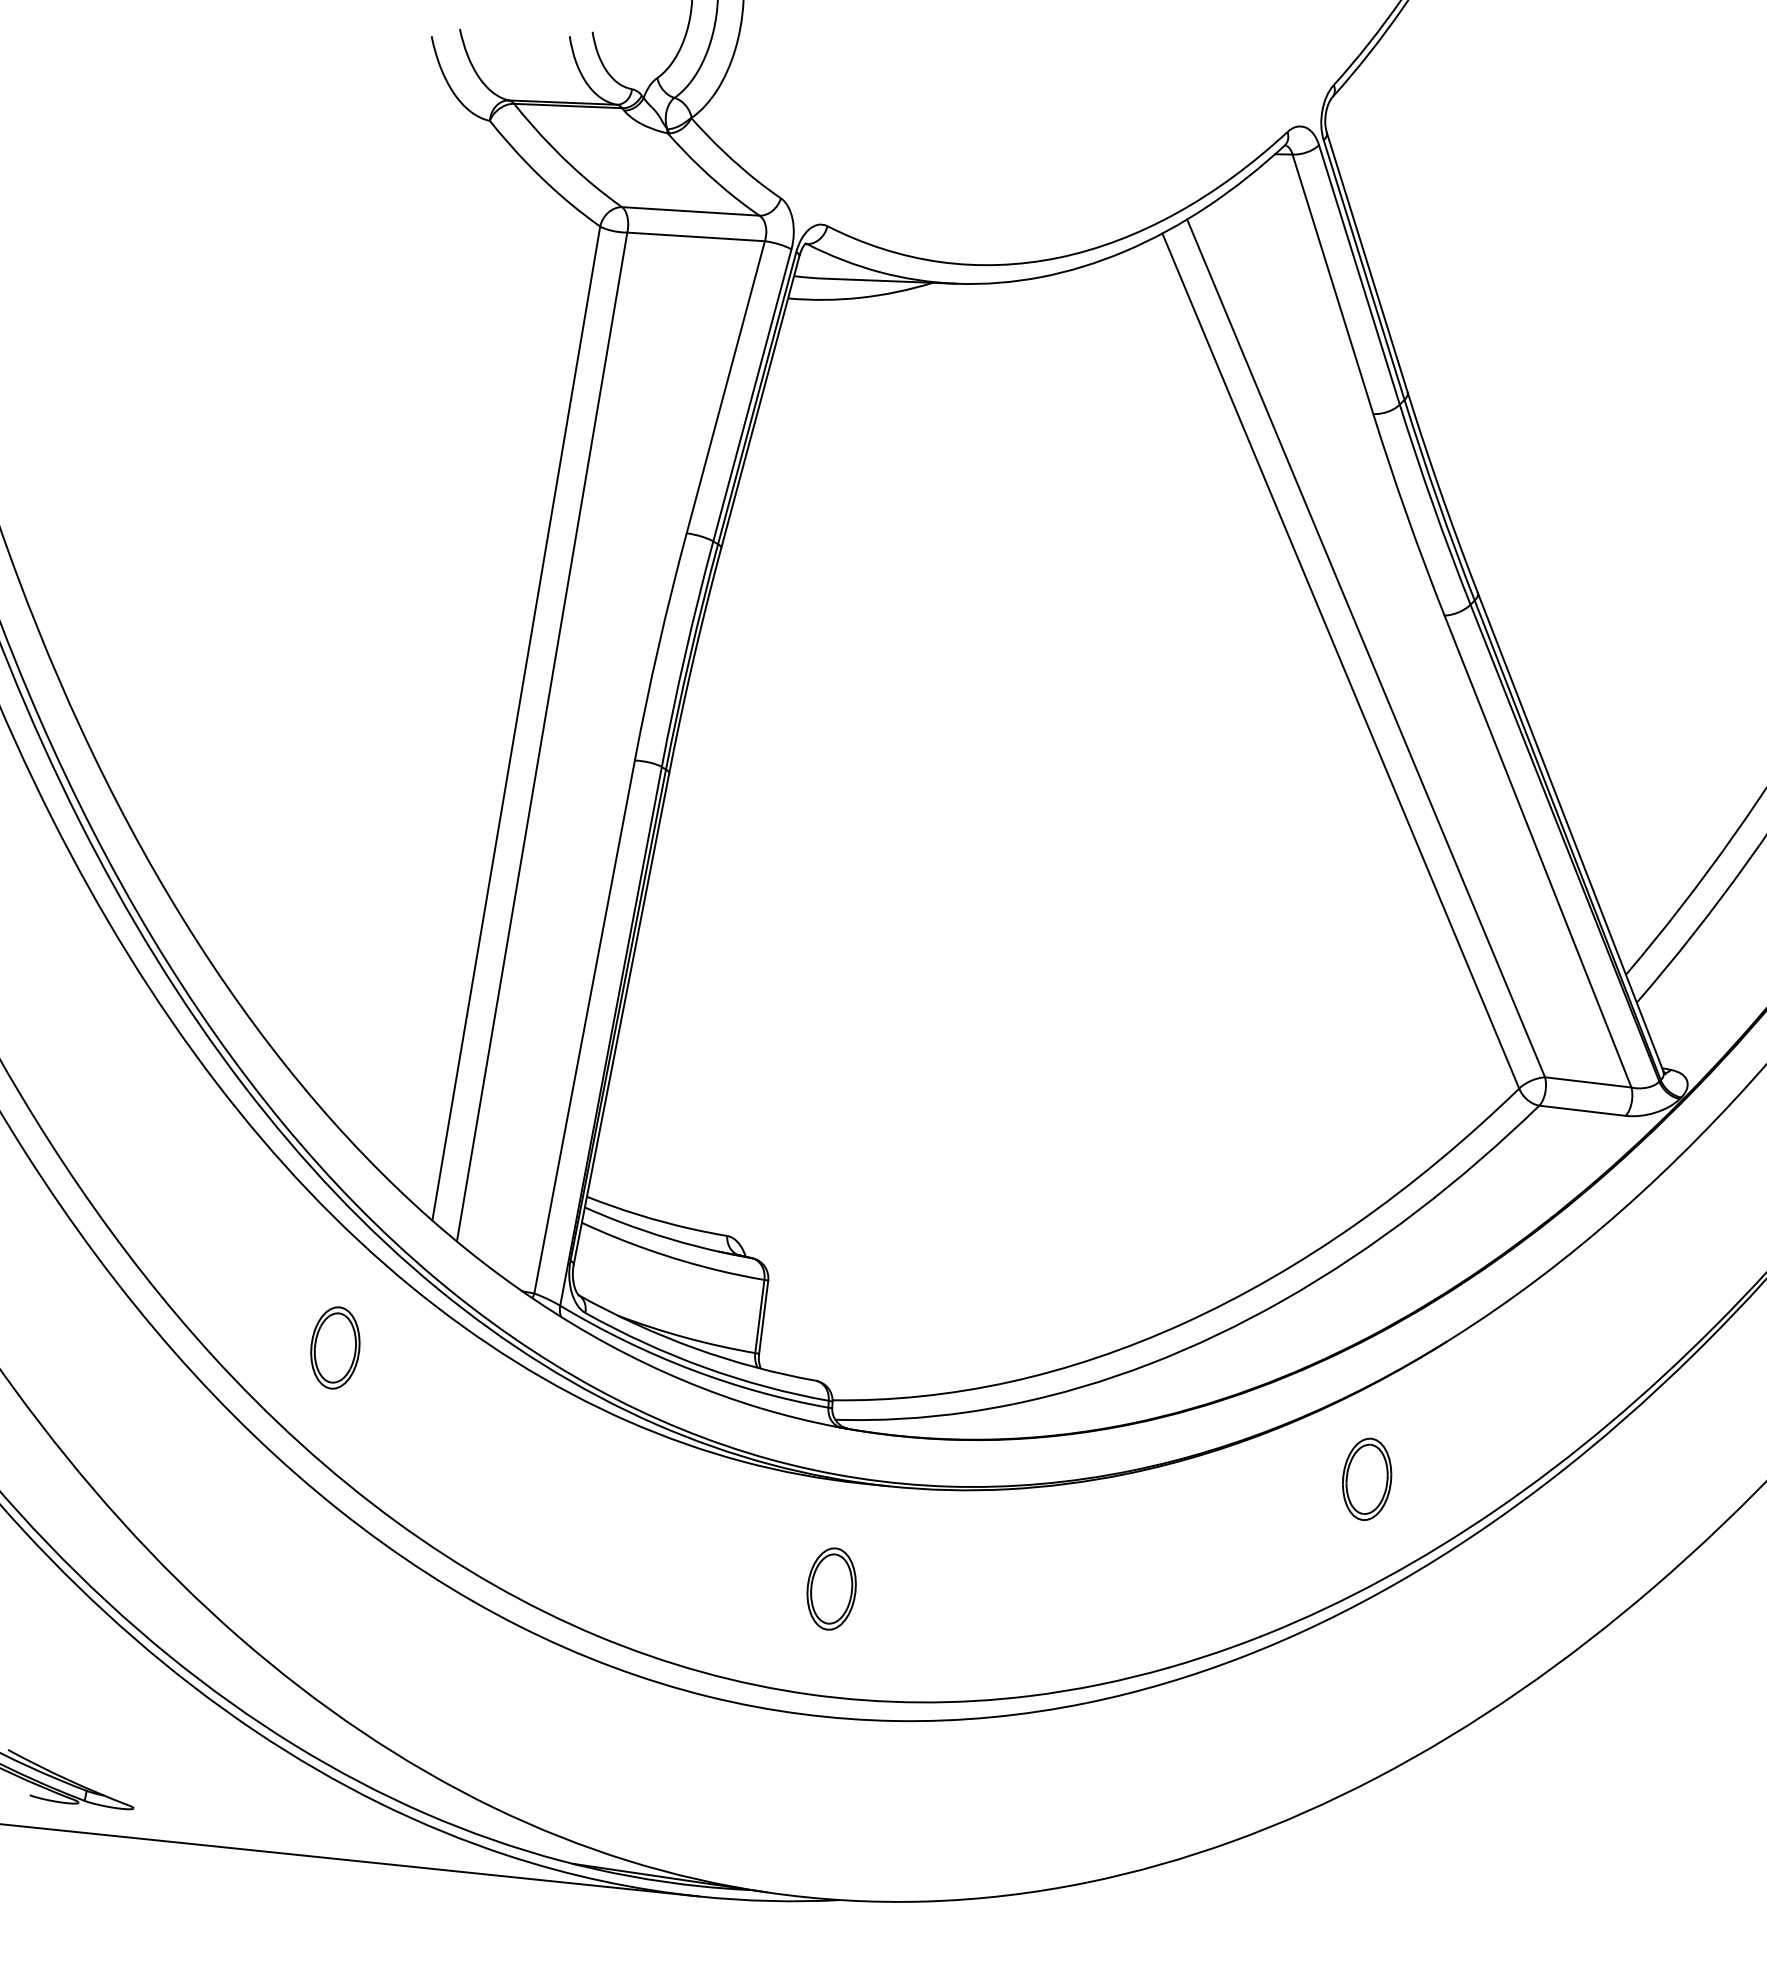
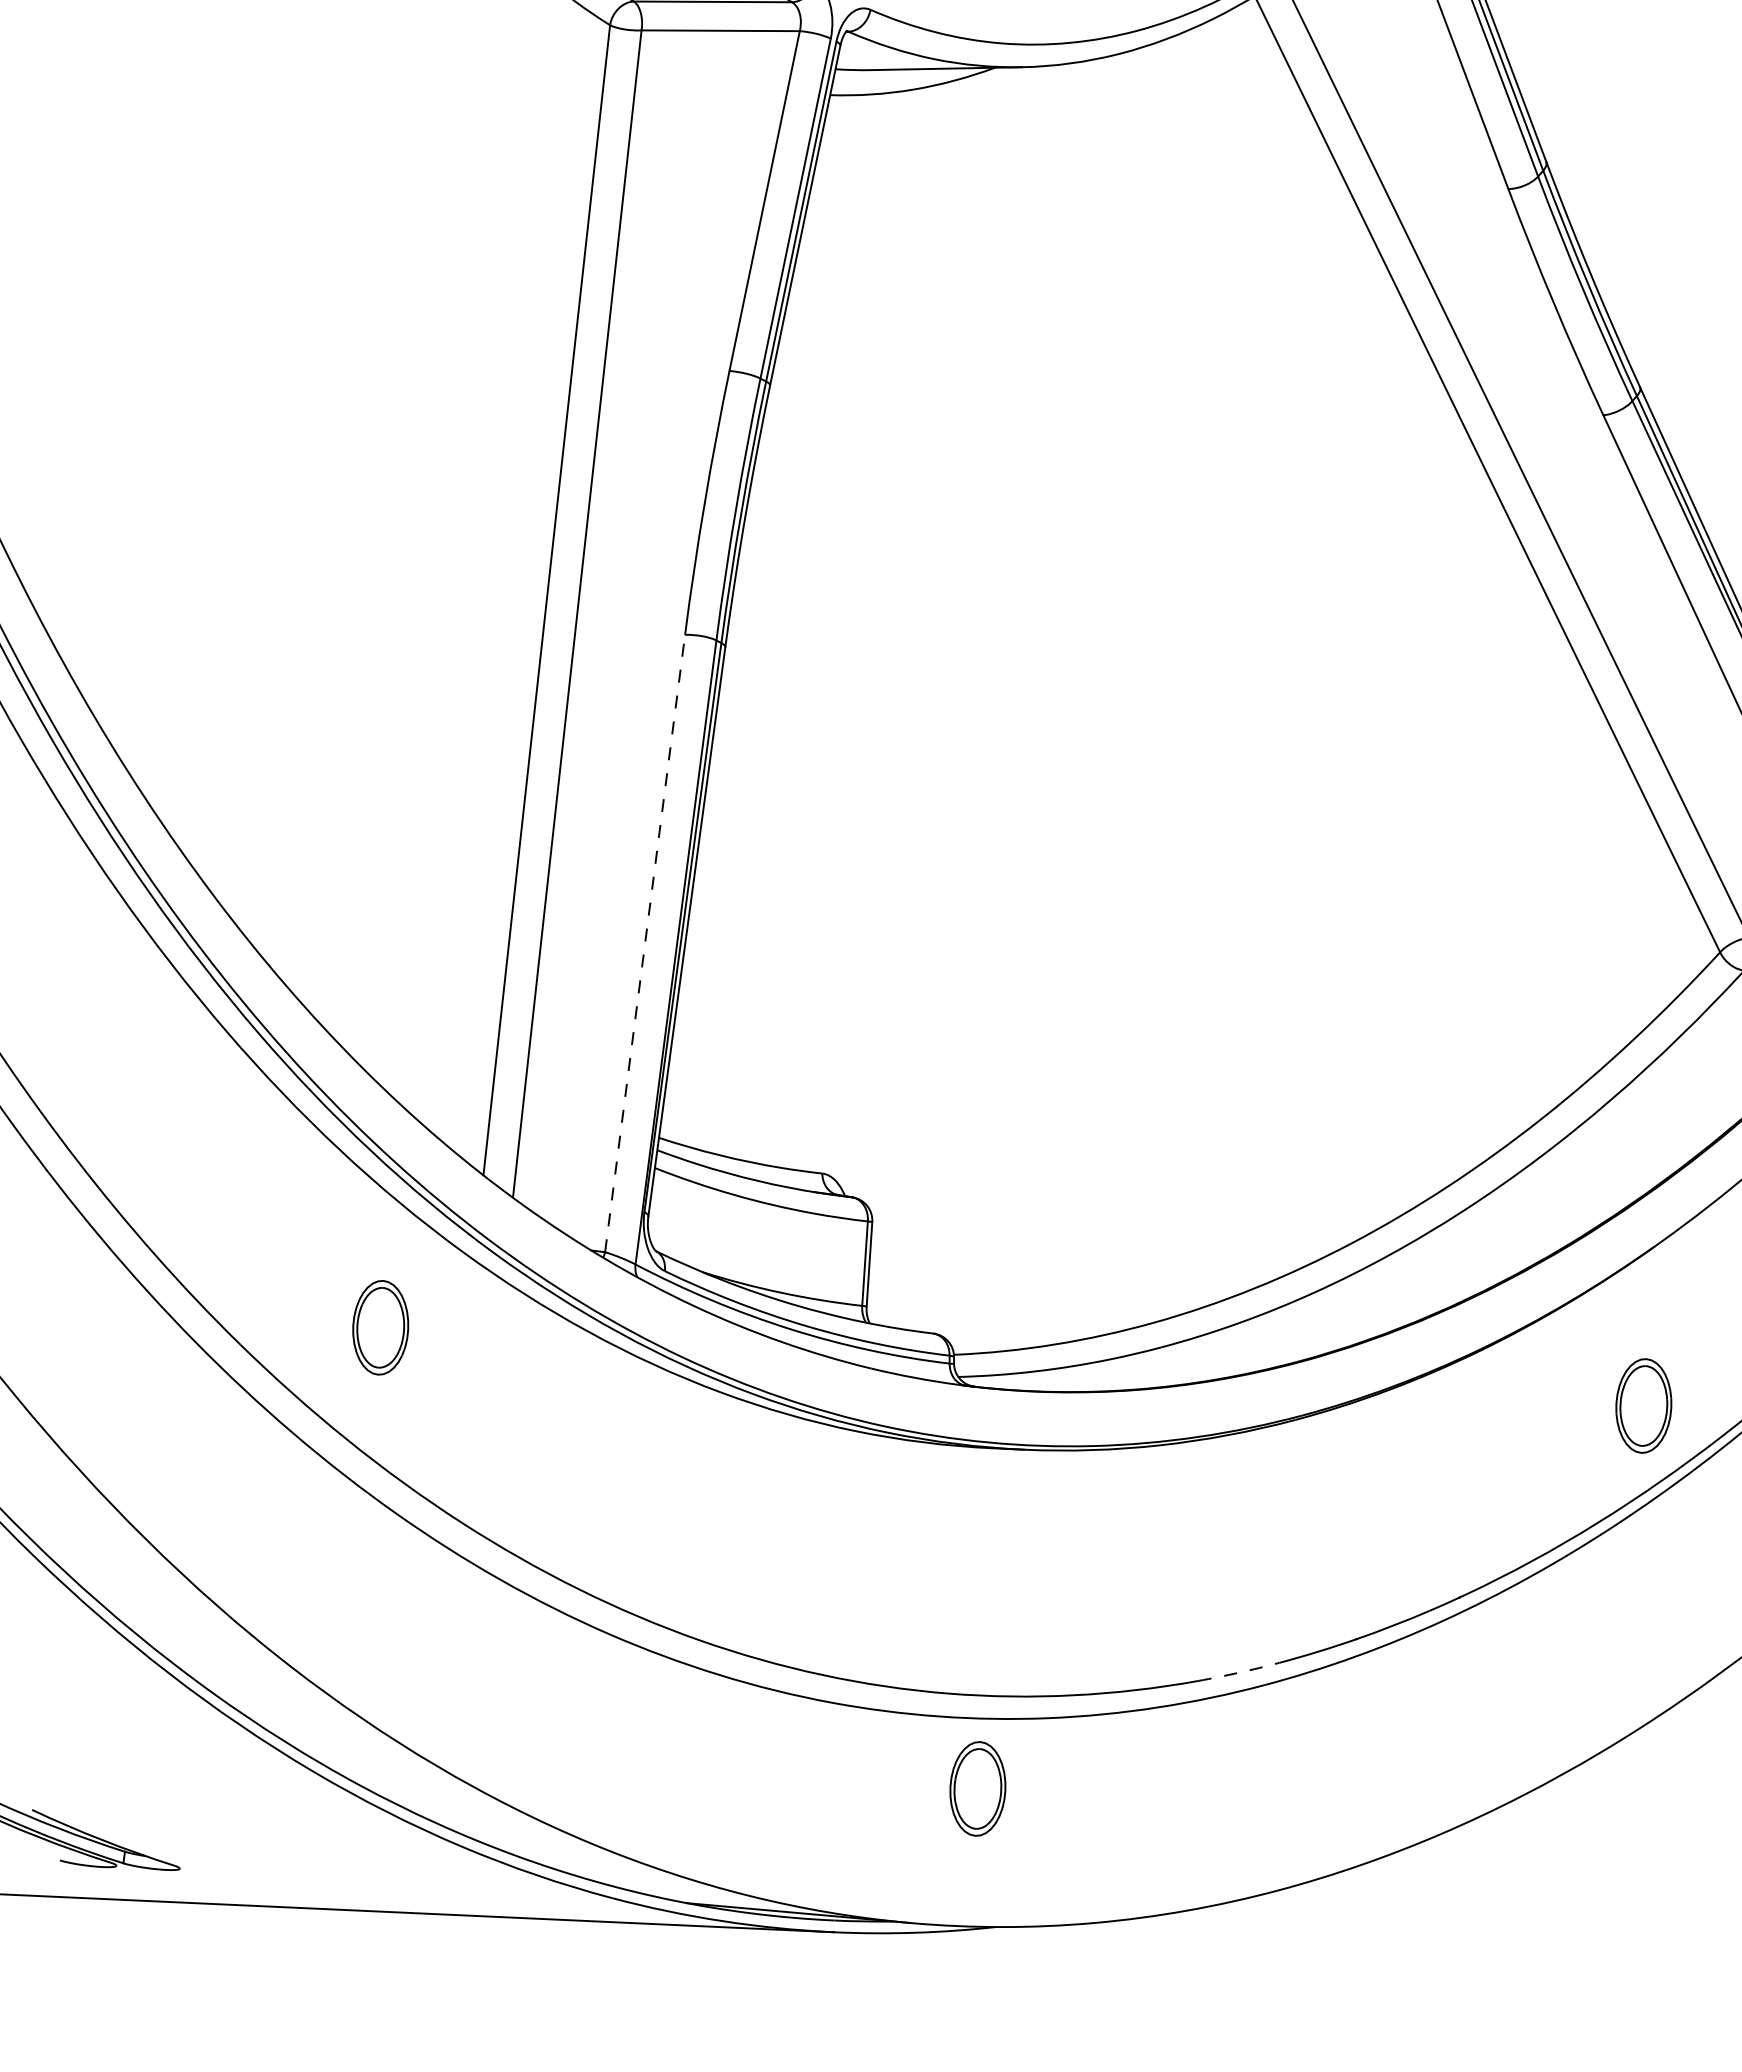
line: (584, 1026) -> (644, 942), solid -> dashed
part: (1367, 1478) -> (1644, 1404), moved
part: (831, 1588) -> (977, 1788), moved
arc: (1064, 1691) -> (1238, 1673), solid -> dashed

